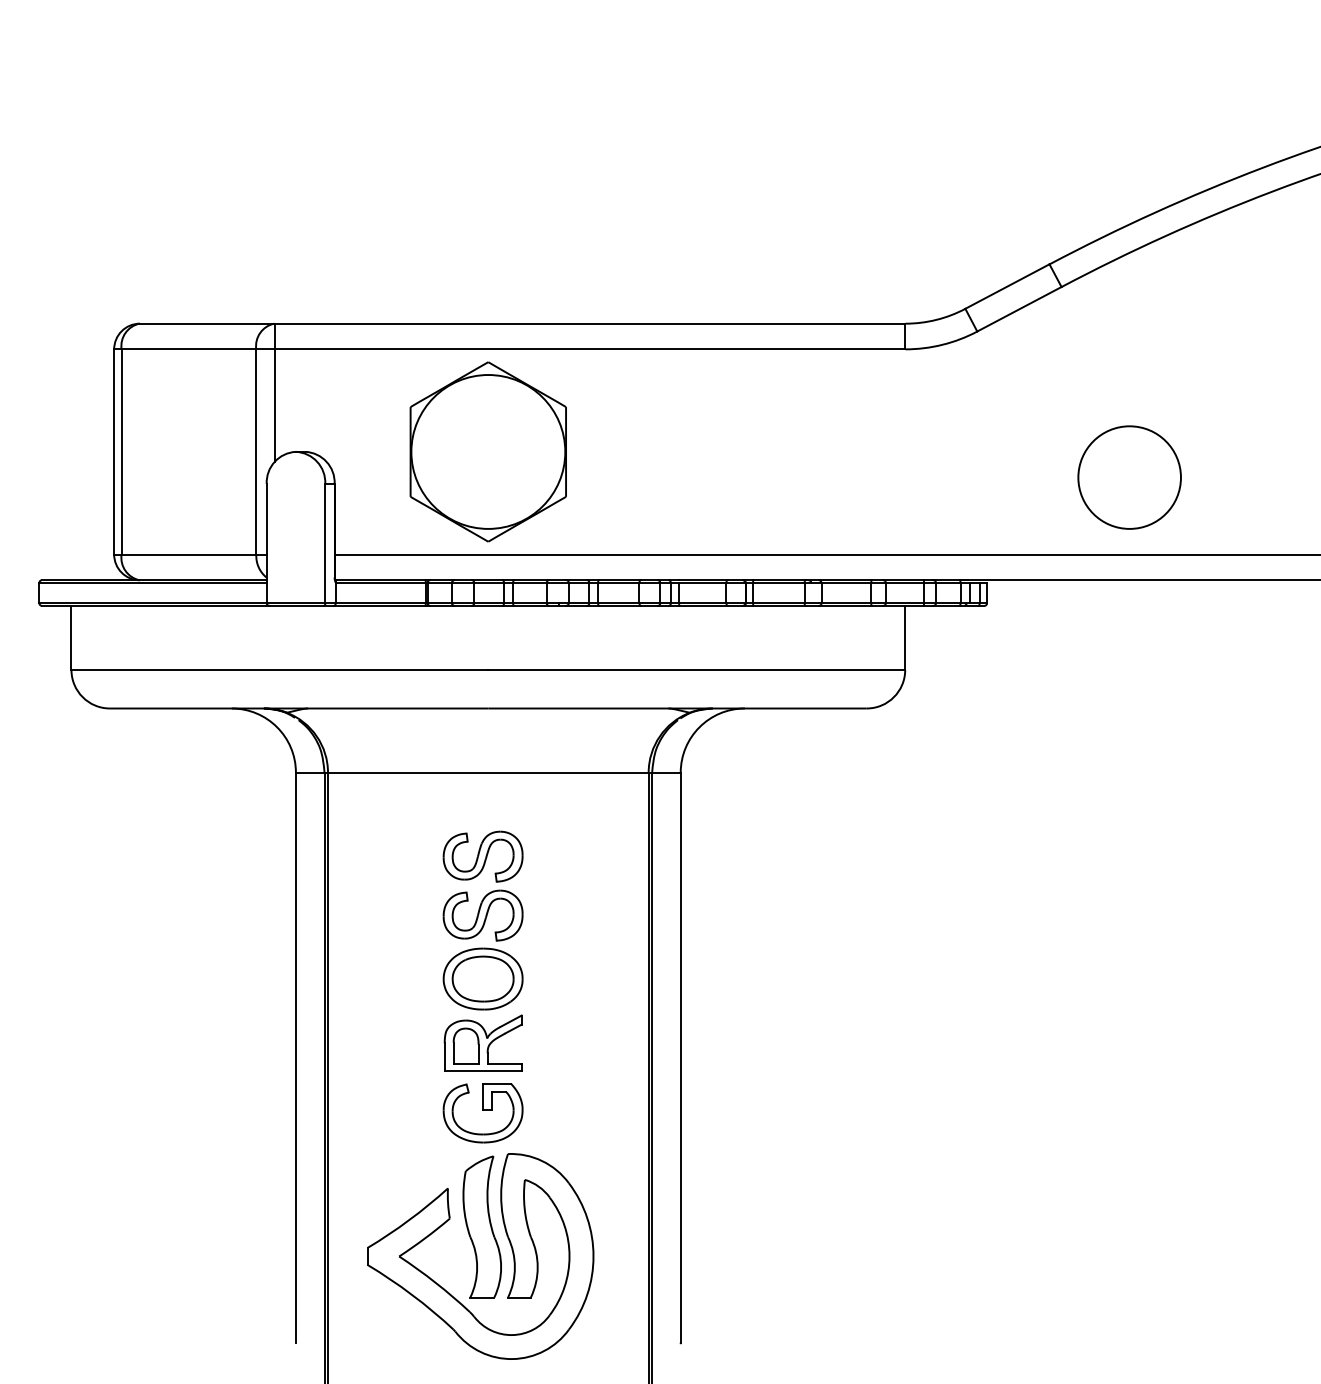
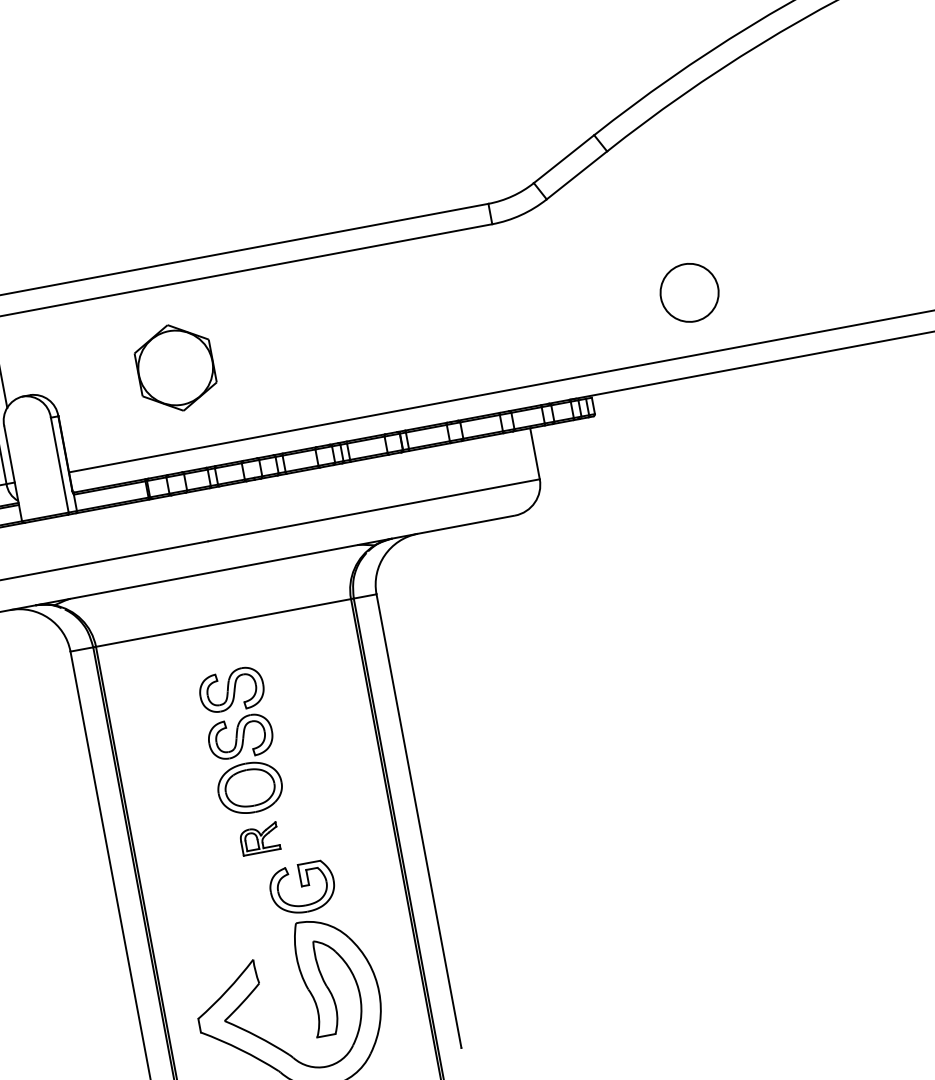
part: (487, 451) -> (175, 367), size x0.6
circle: (1129, 477) -> (689, 292), size x0.7
part: (482, 1042) -> (259, 838), size x0.6
part: (482, 1113) -> (302, 888), moved
part: (481, 1226) -> (285, 984), removed

